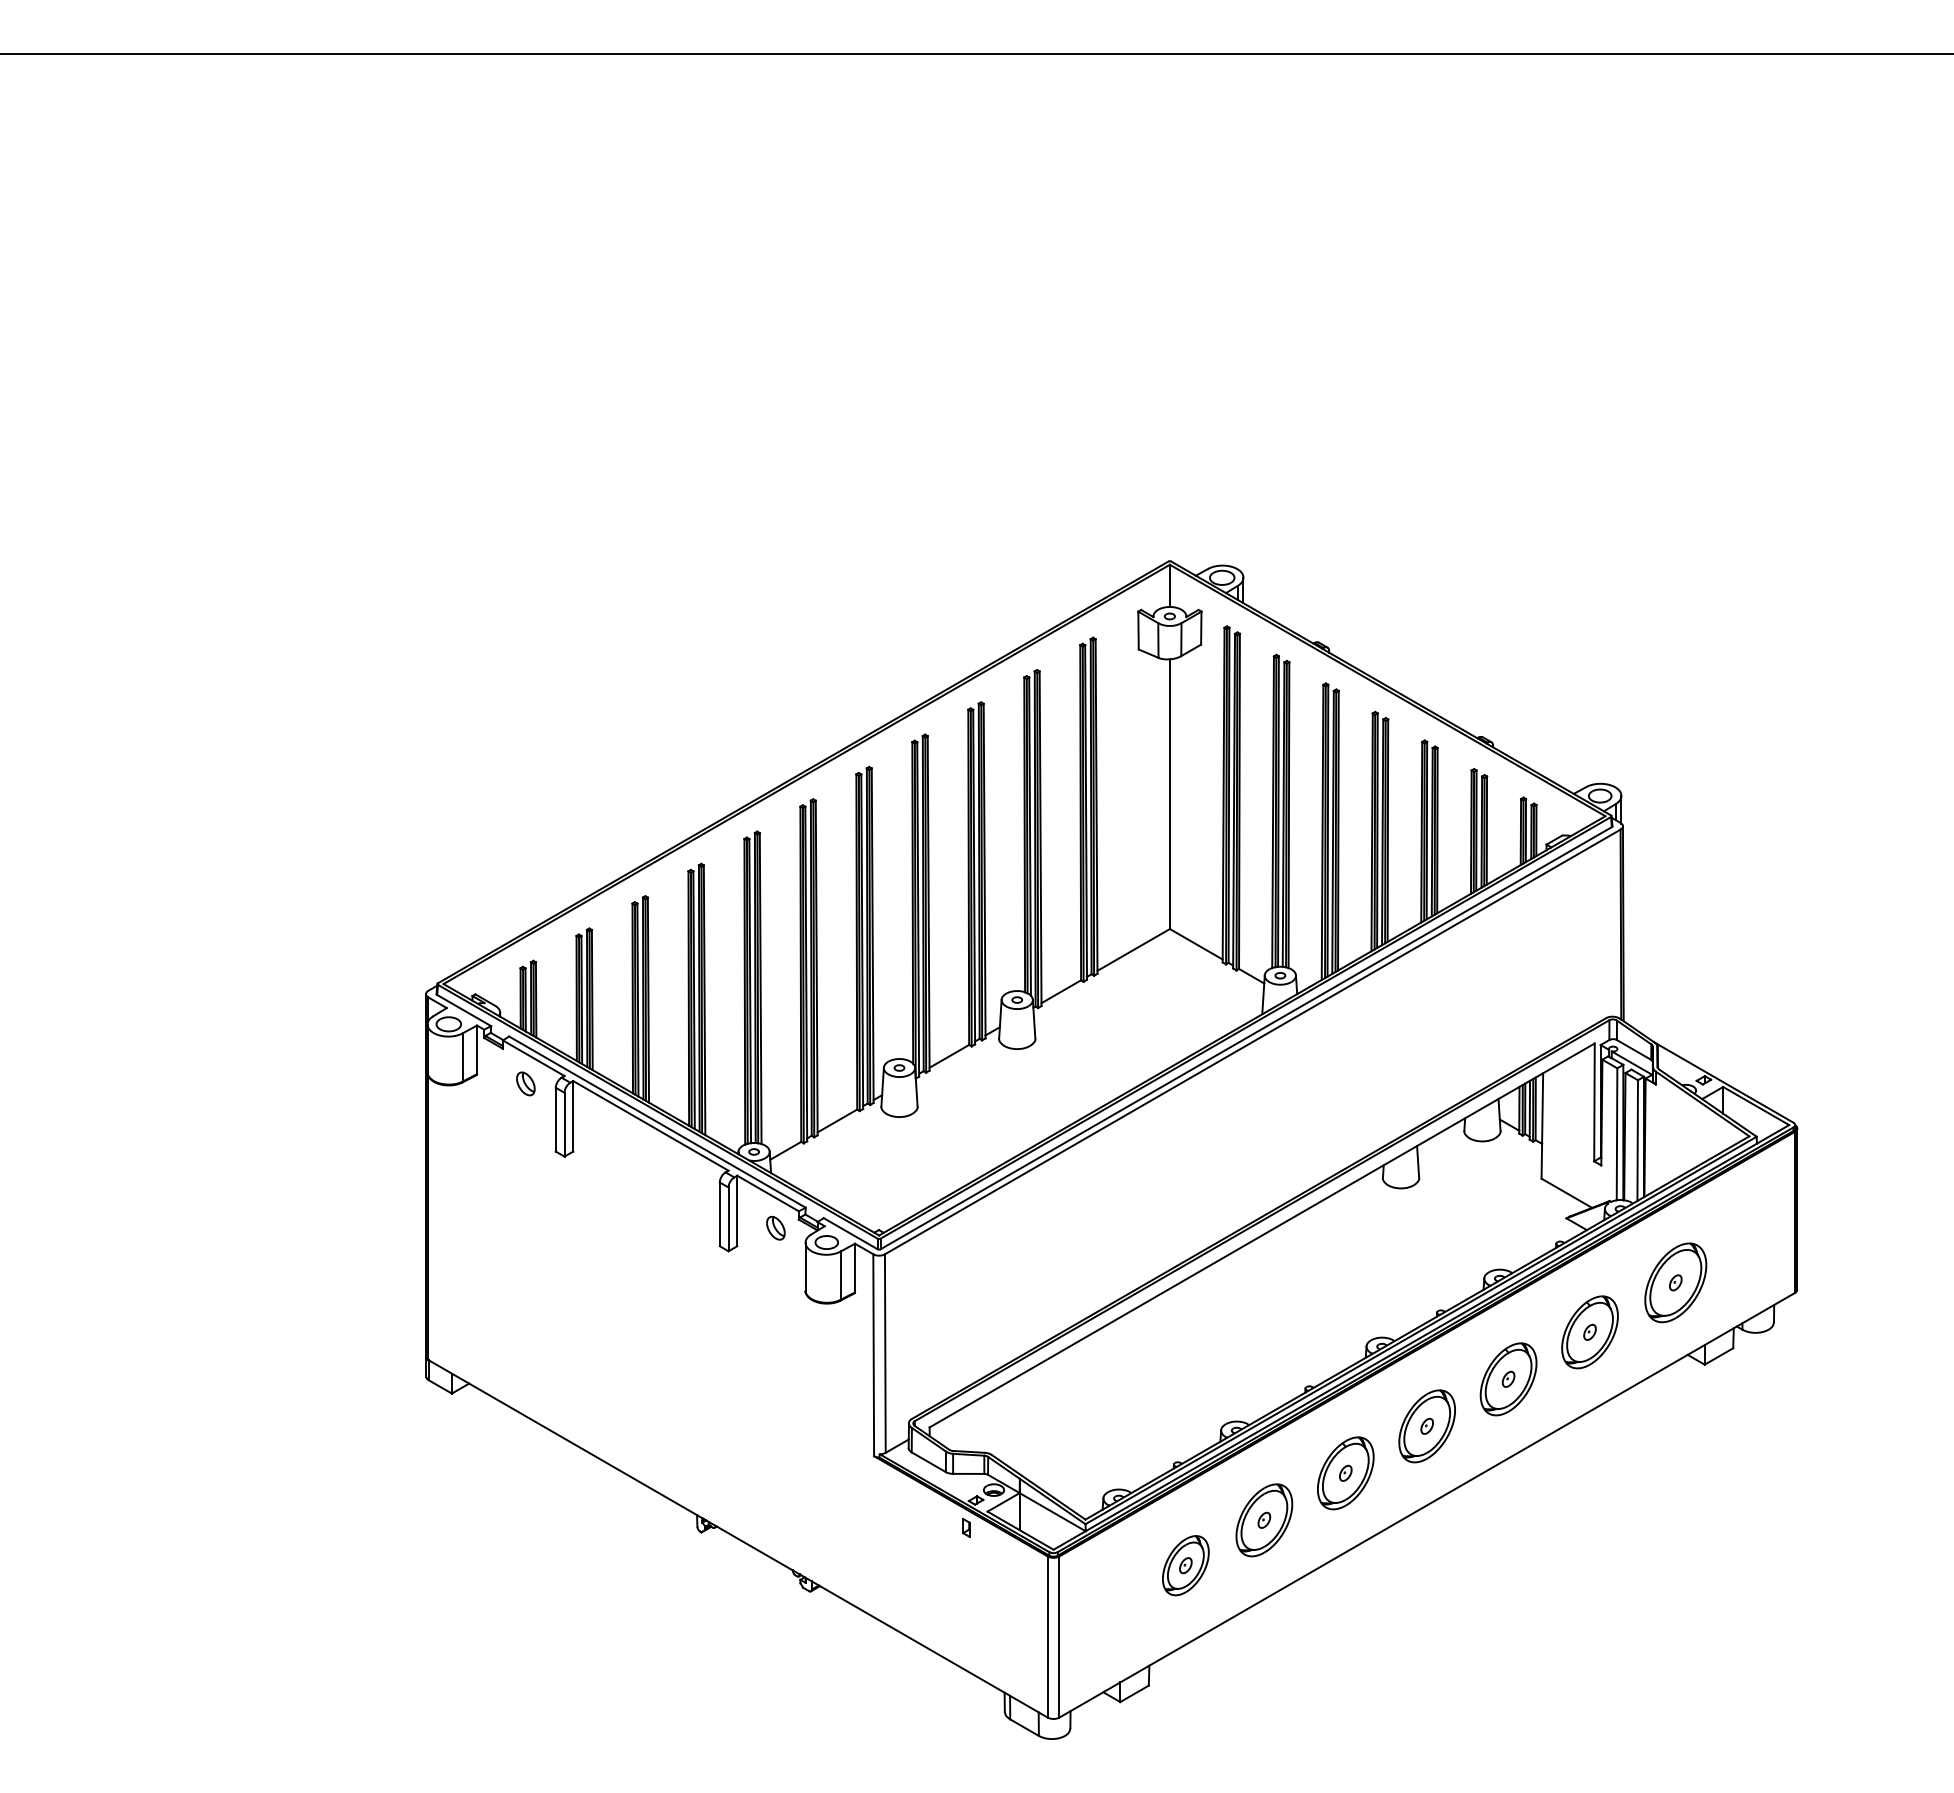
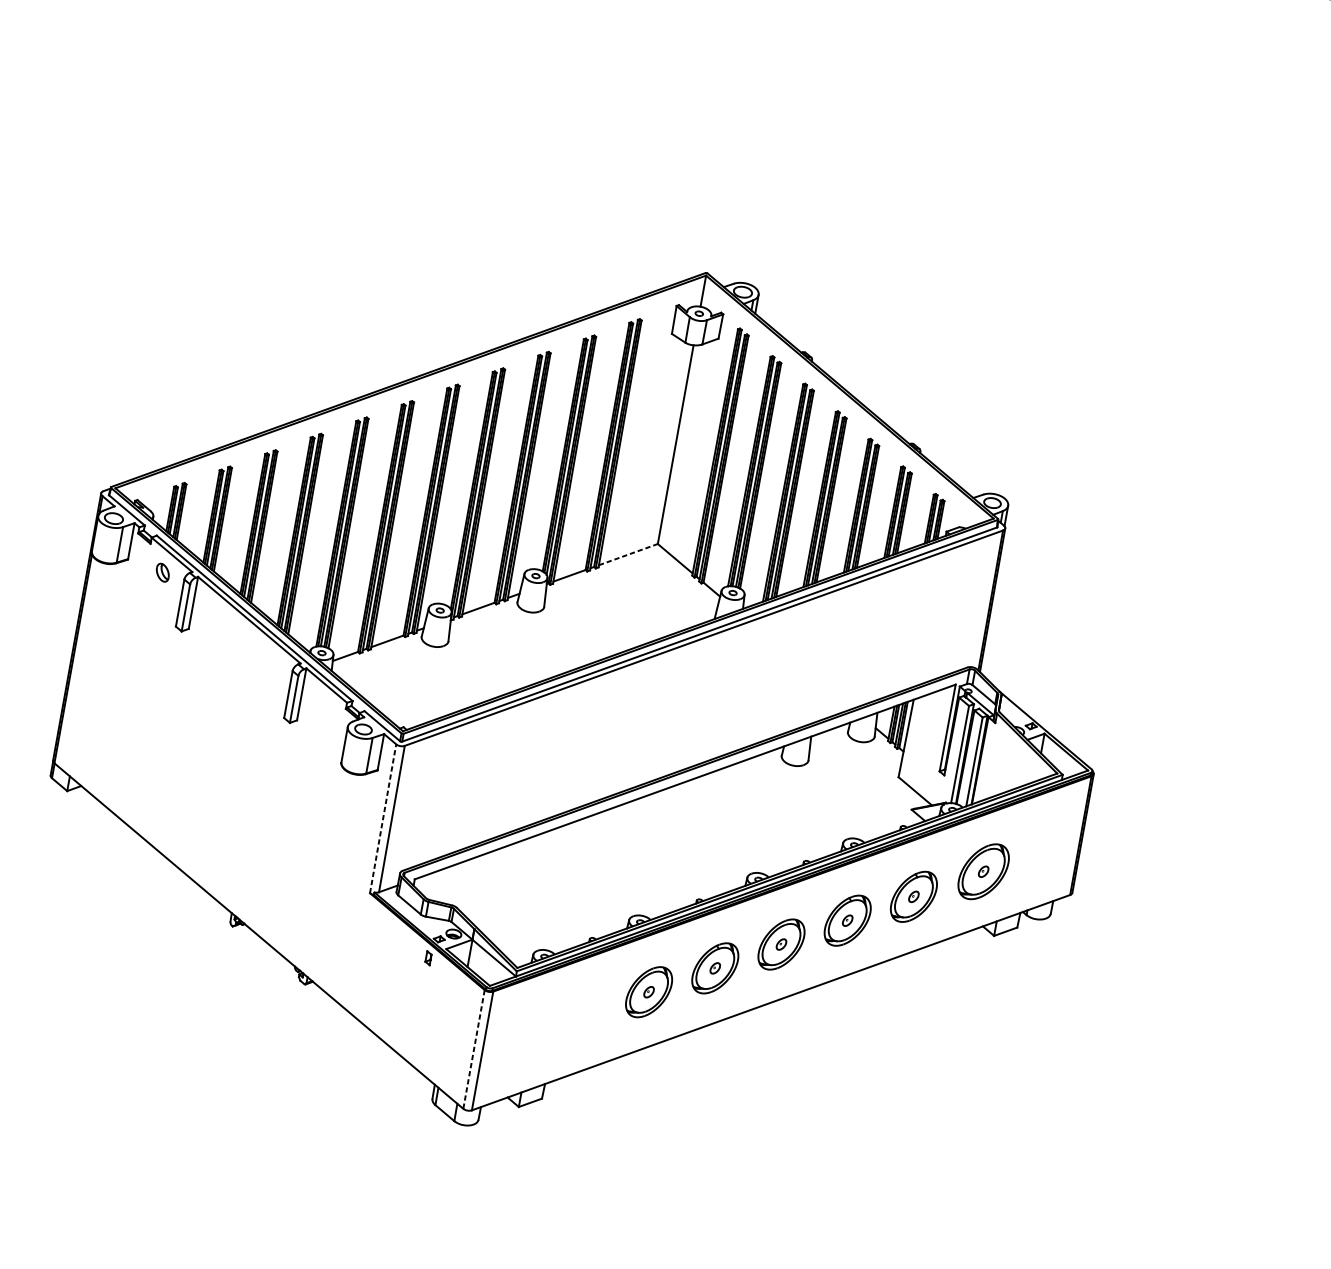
line: (1133, 949) -> (628, 554), solid -> dashed
part: (775, 1228) -> (327, 712), removed
line: (873, 1355) -> (382, 818), solid -> dashed
part: (1185, 1565) -> (584, 1015), removed
line: (1047, 1637) -> (473, 1049), solid -> dashed

